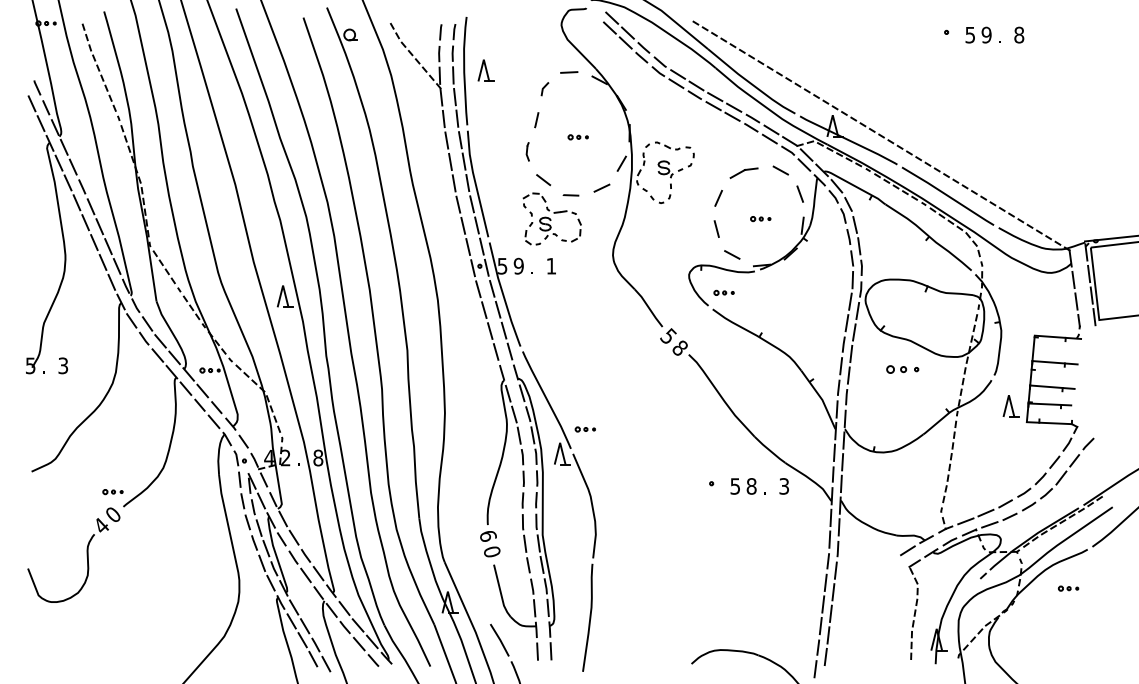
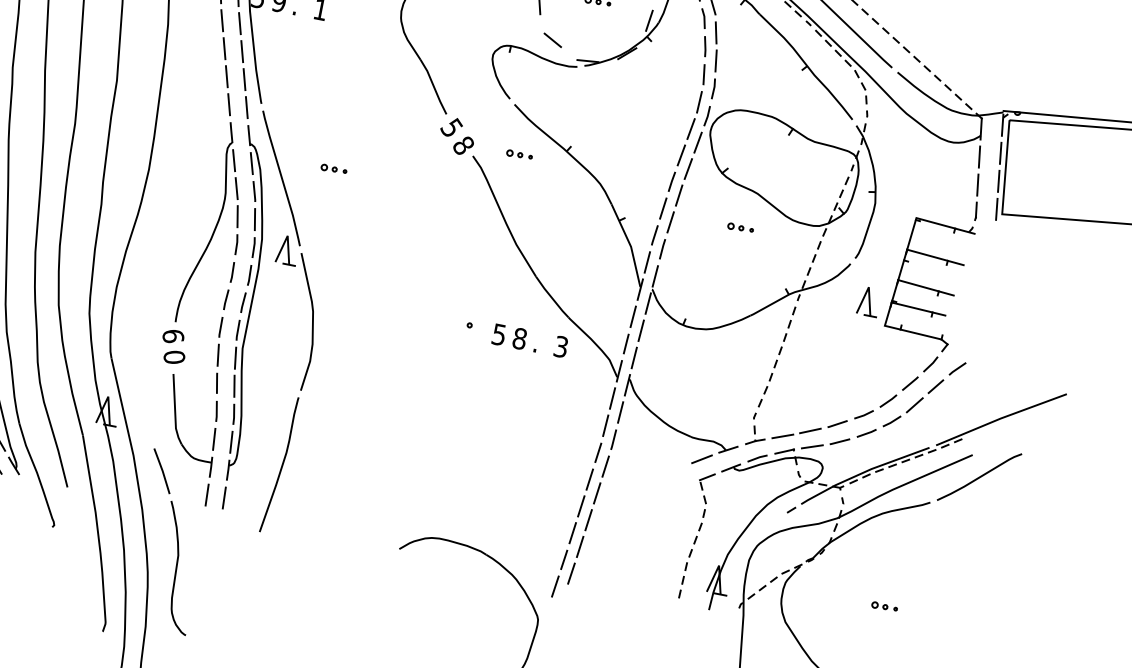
part: (723, 292) -> (518, 154), moved
part: (902, 369) -> (740, 228), size x0.62
part: (584, 429) -> (332, 169), moved
part: (1068, 588) -> (884, 606), moved

